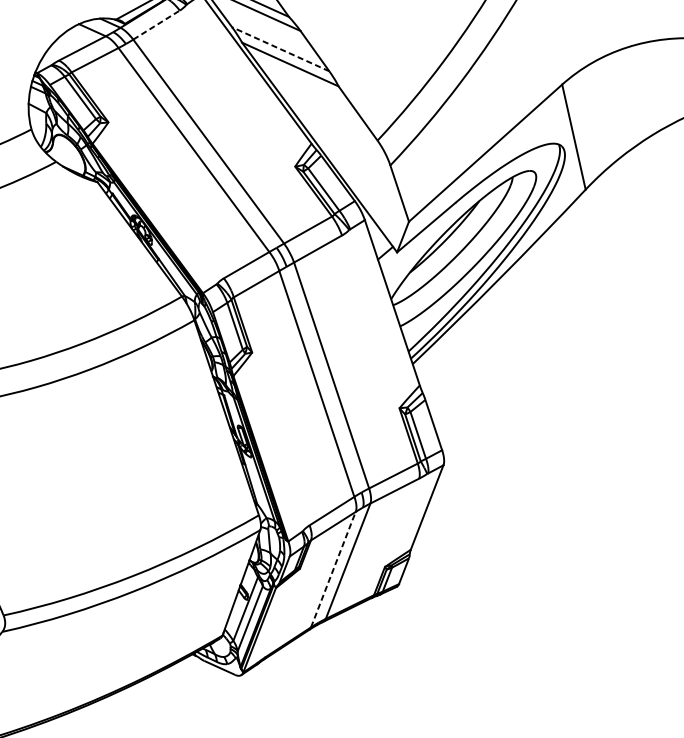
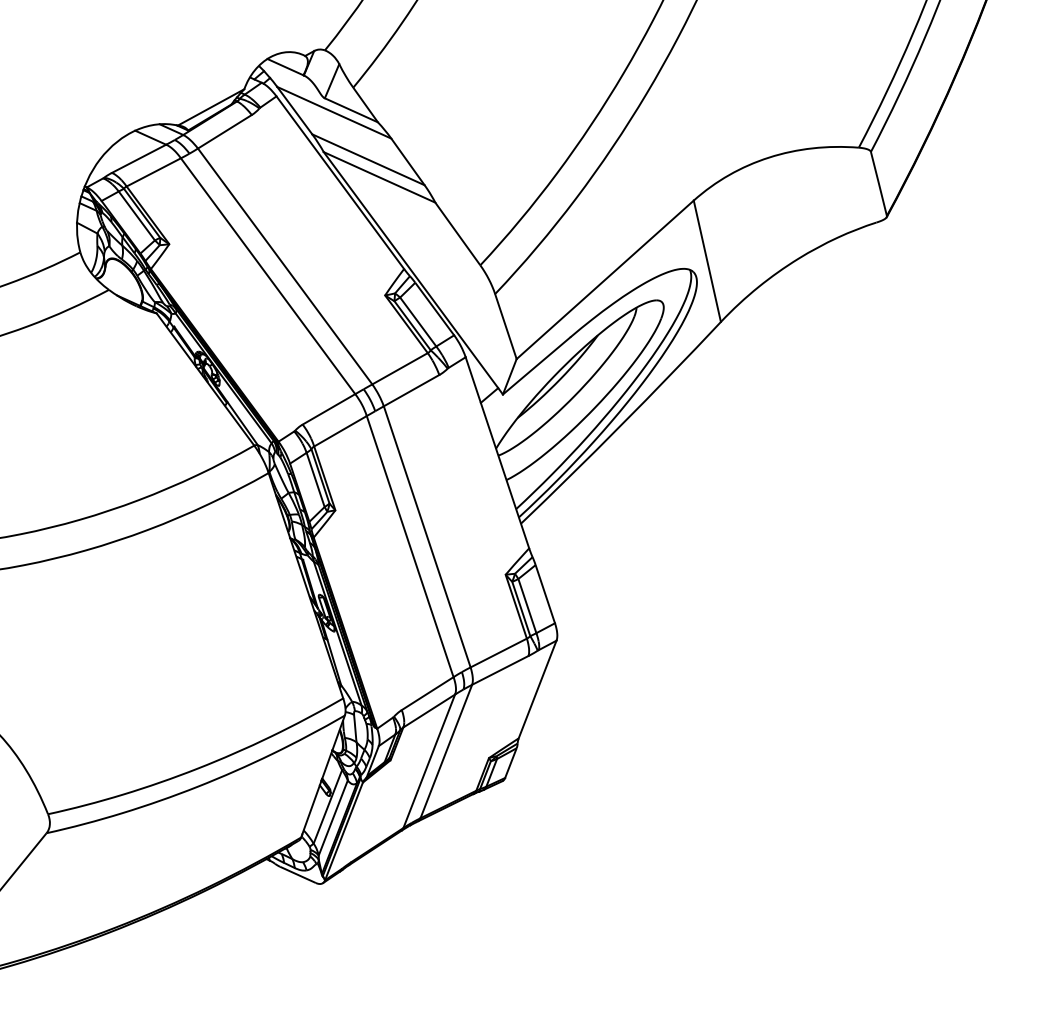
line: (156, 24) -> (224, 131), dashed -> solid
line: (280, 49) -> (368, 159), dashed -> solid
line: (333, 569) -> (429, 761), dashed -> solid

